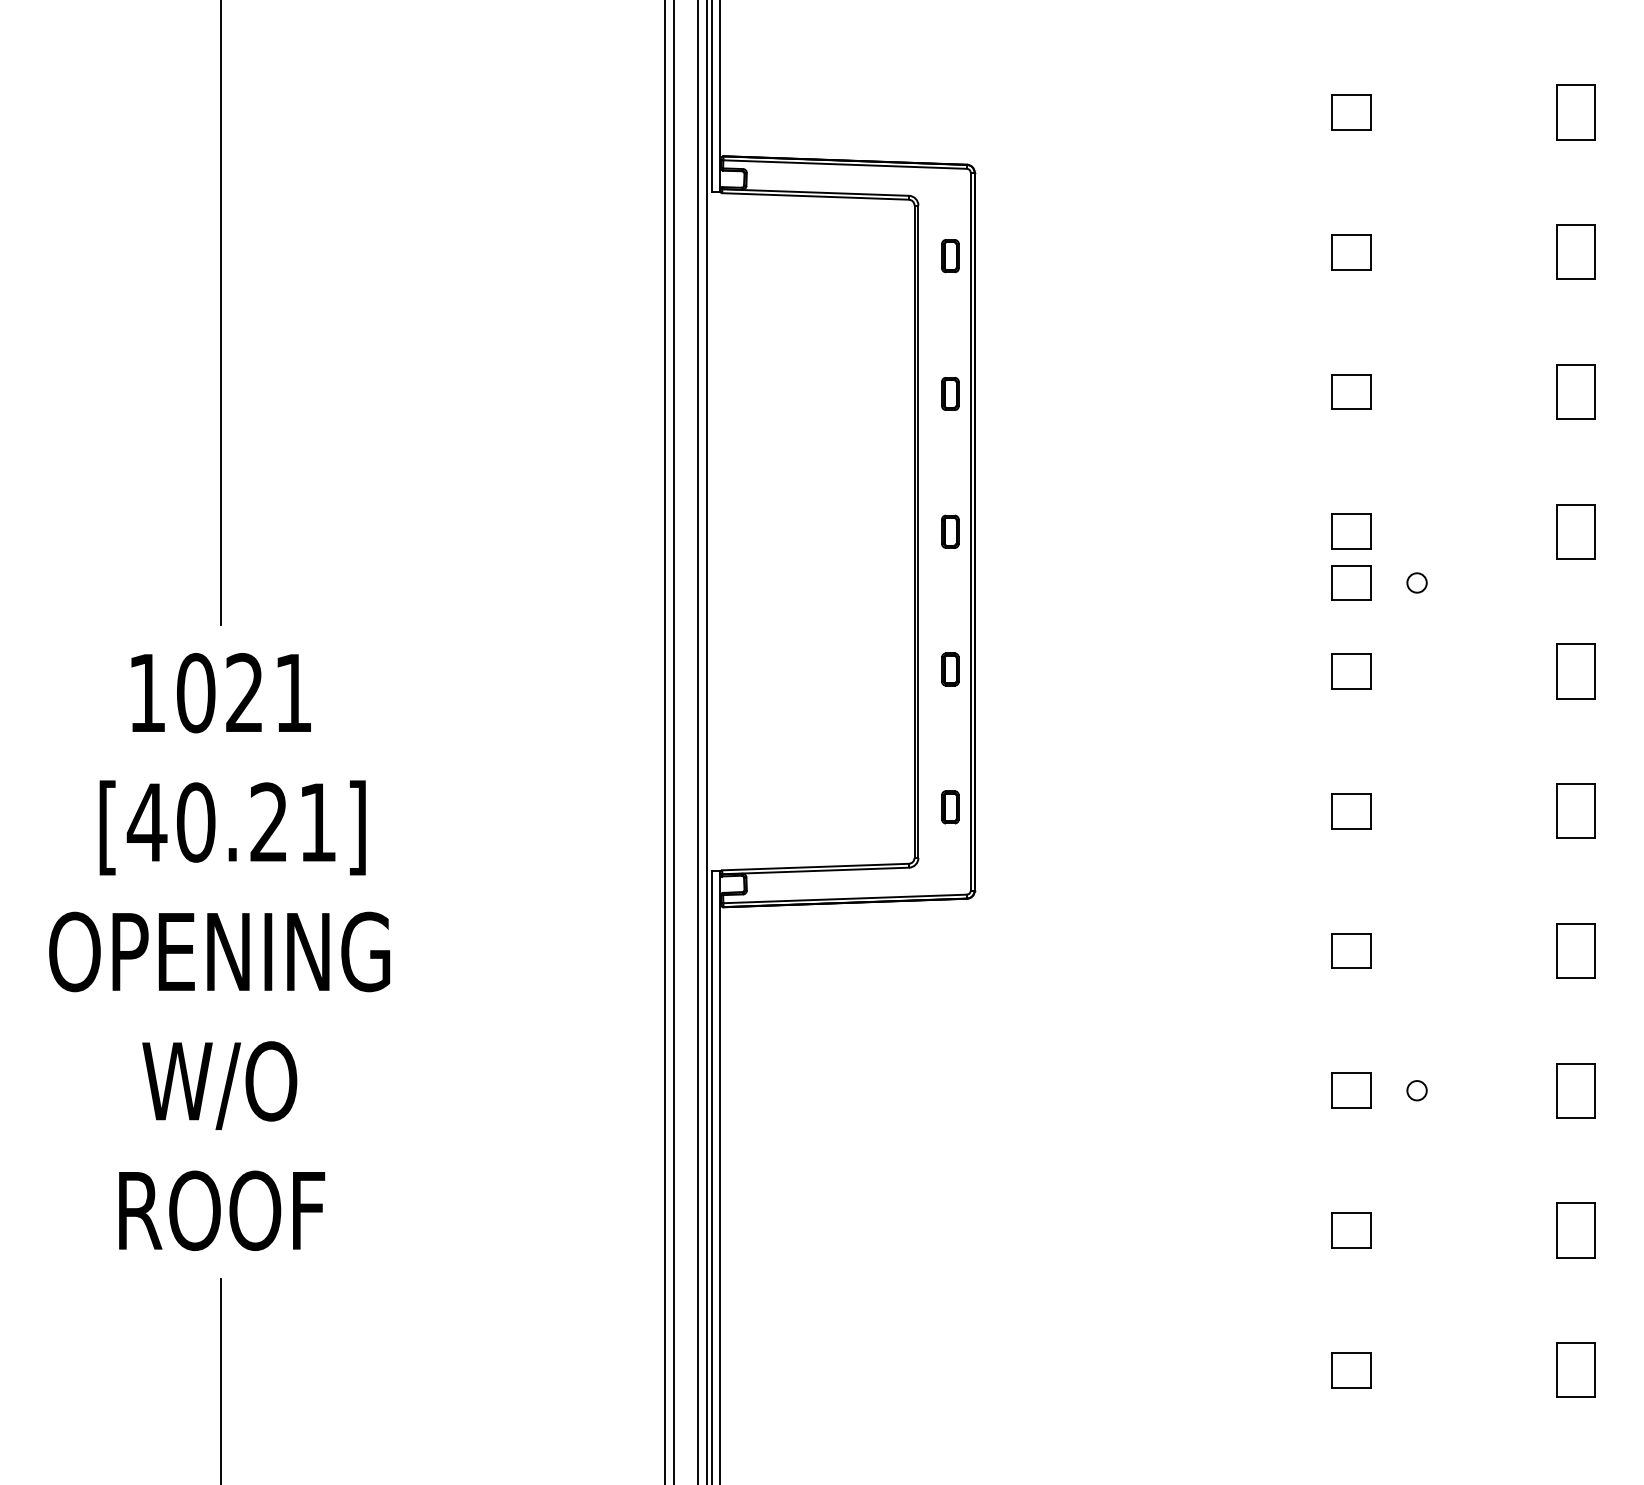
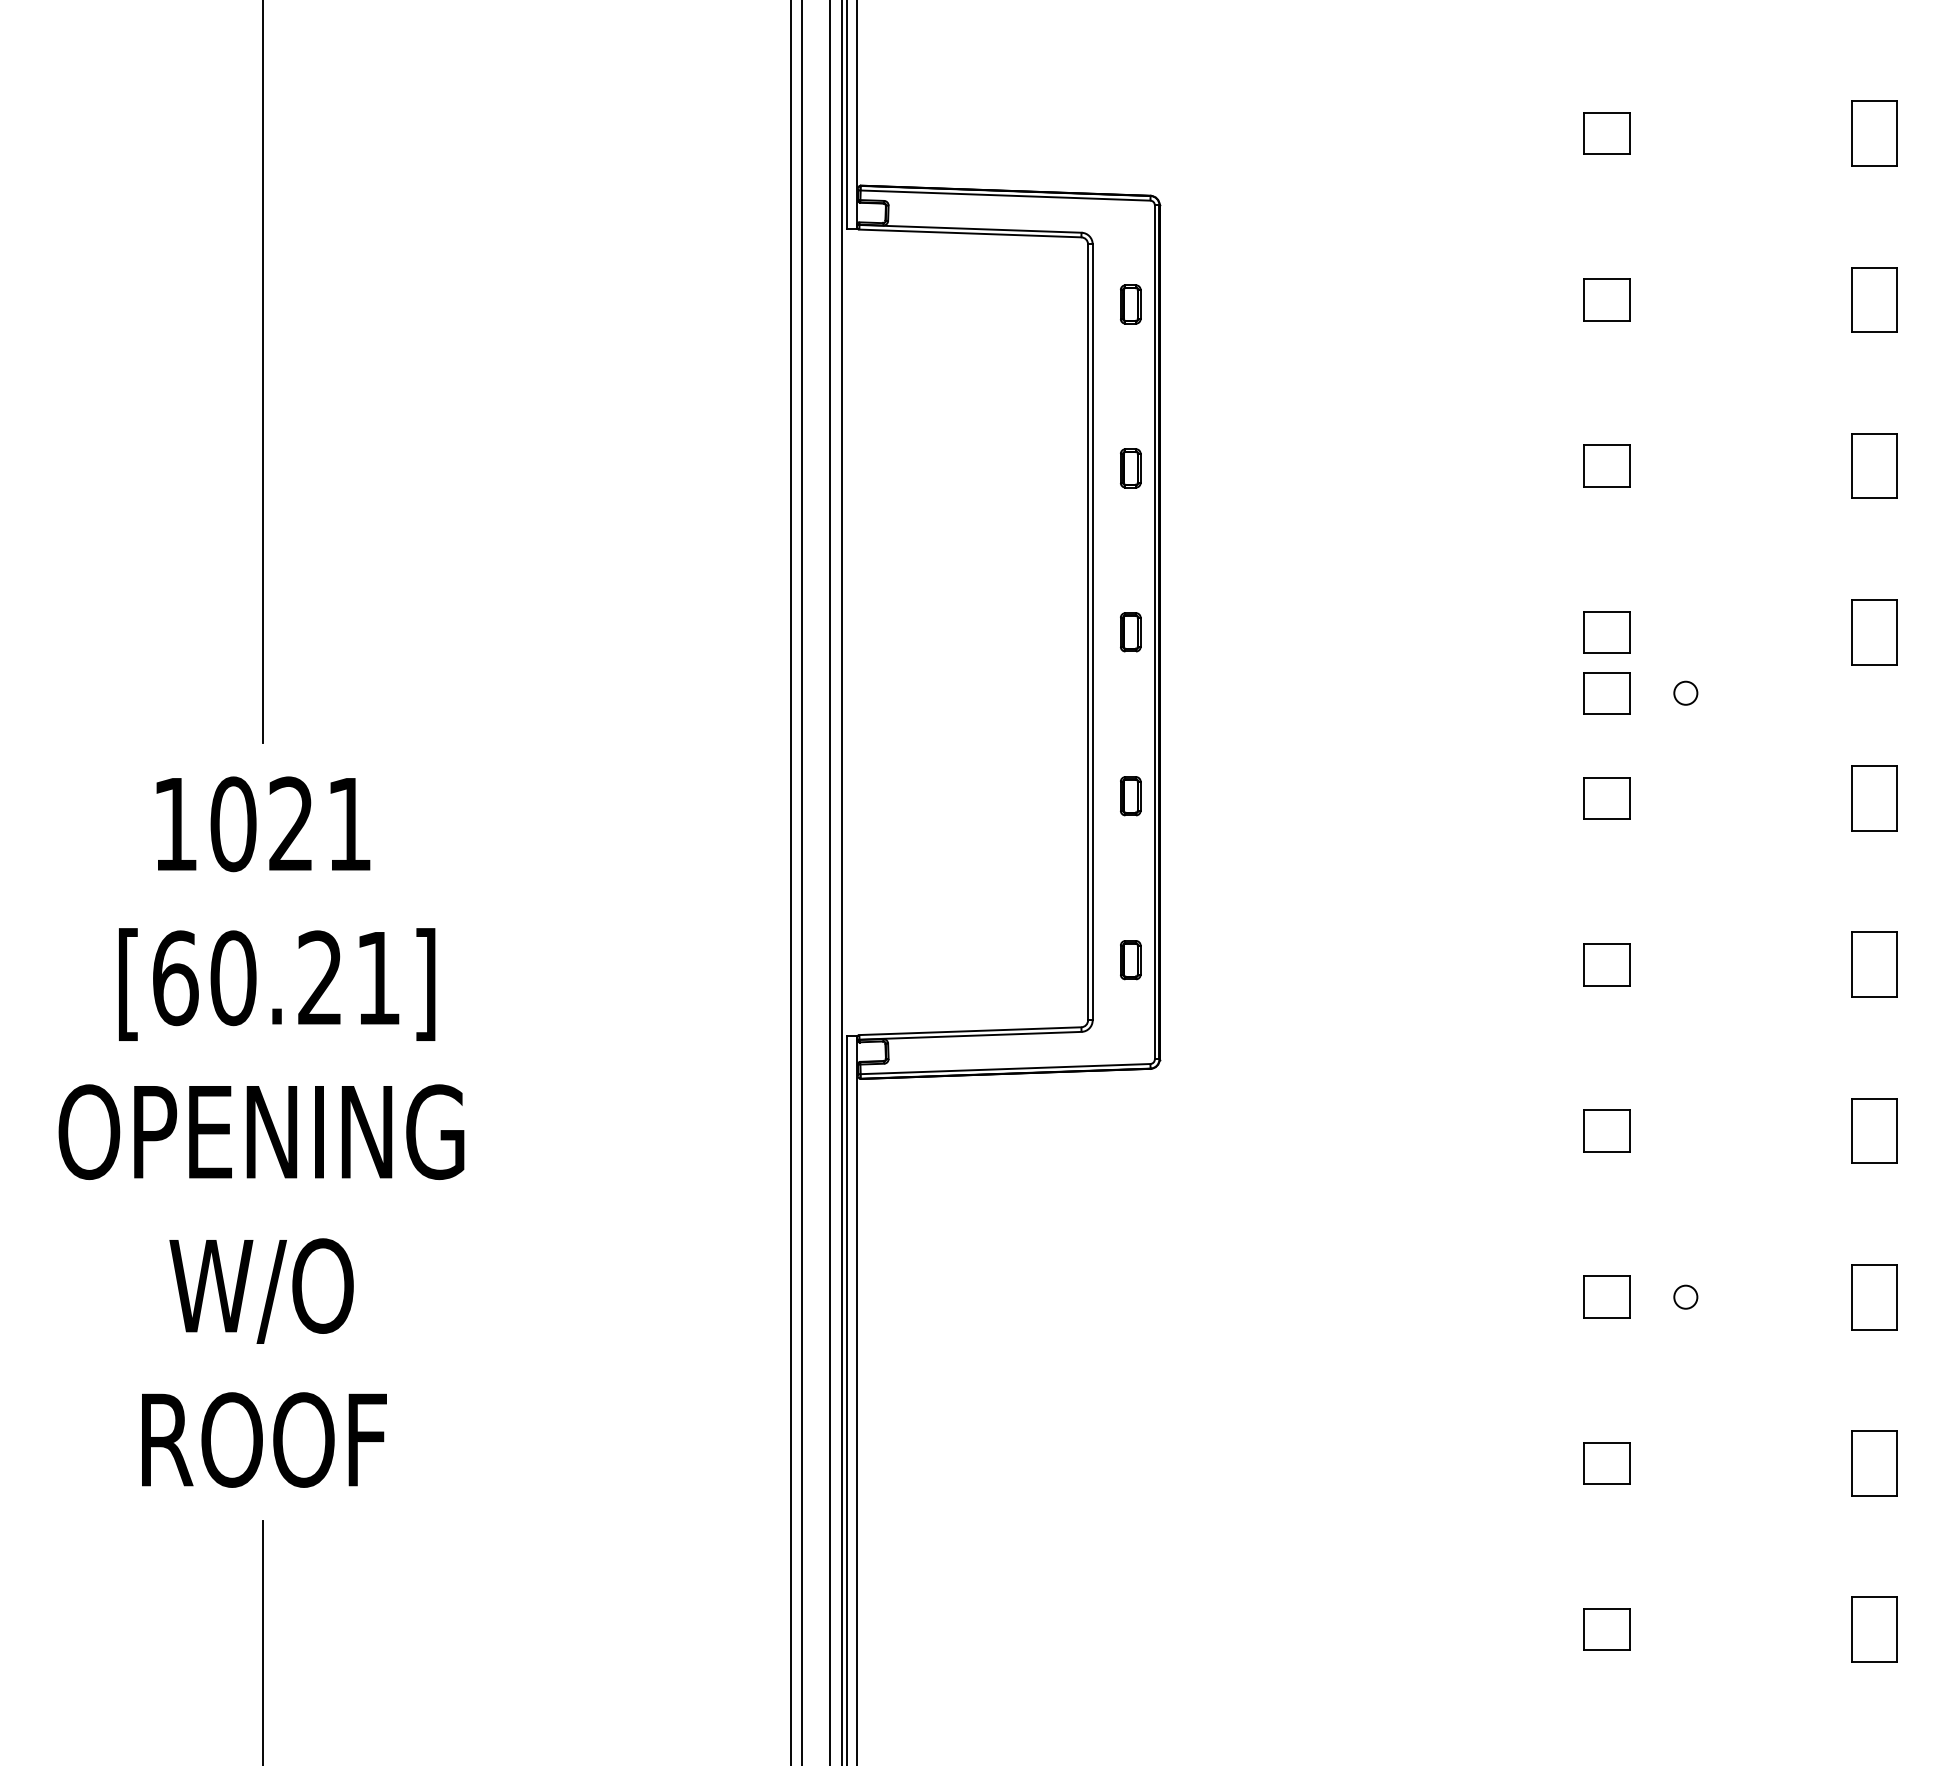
text: (147, 822) -> (175, 978), [40.21] -> [60.21]

